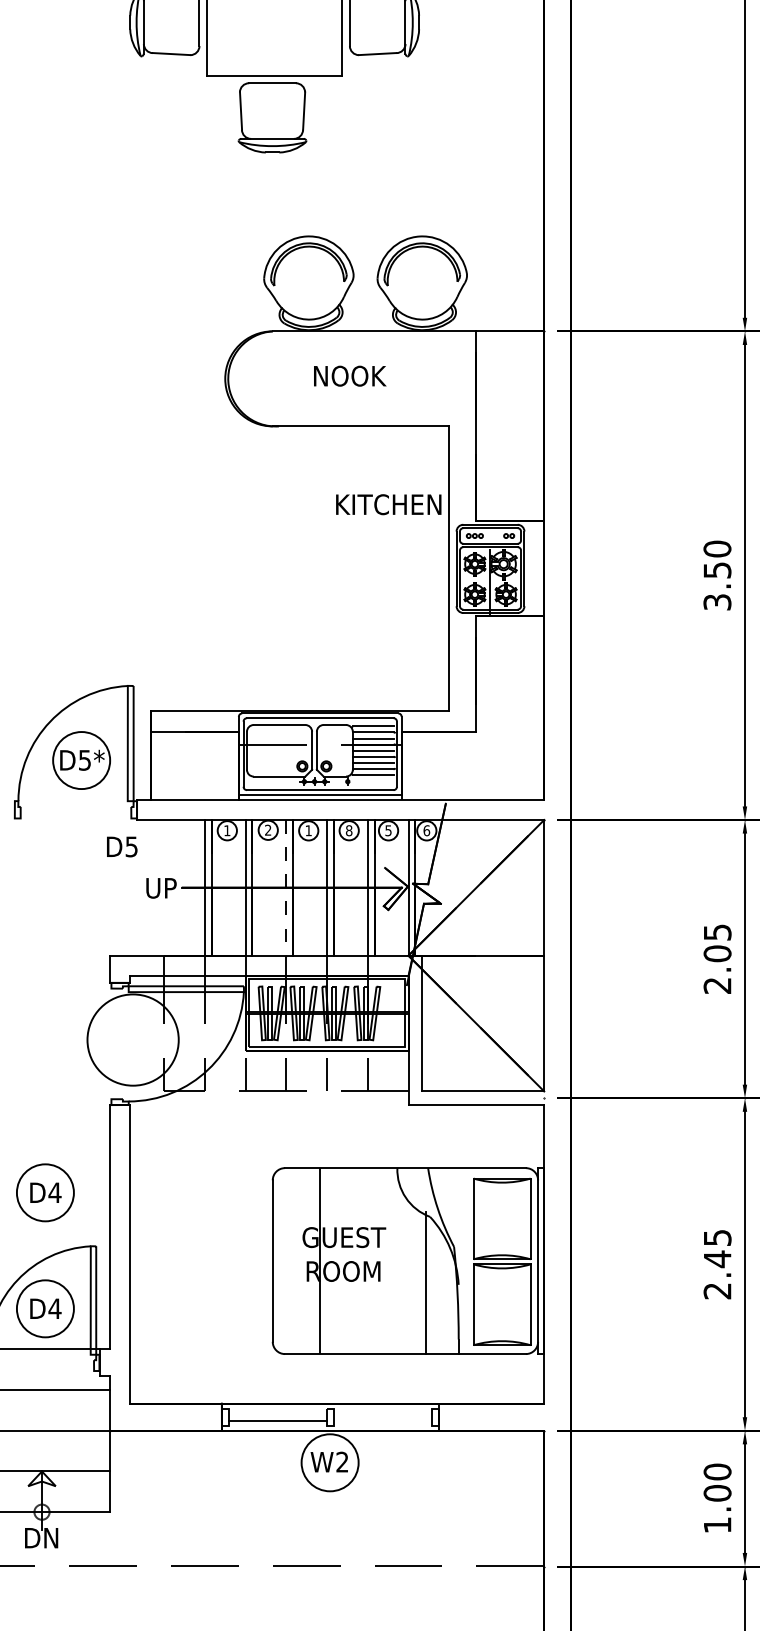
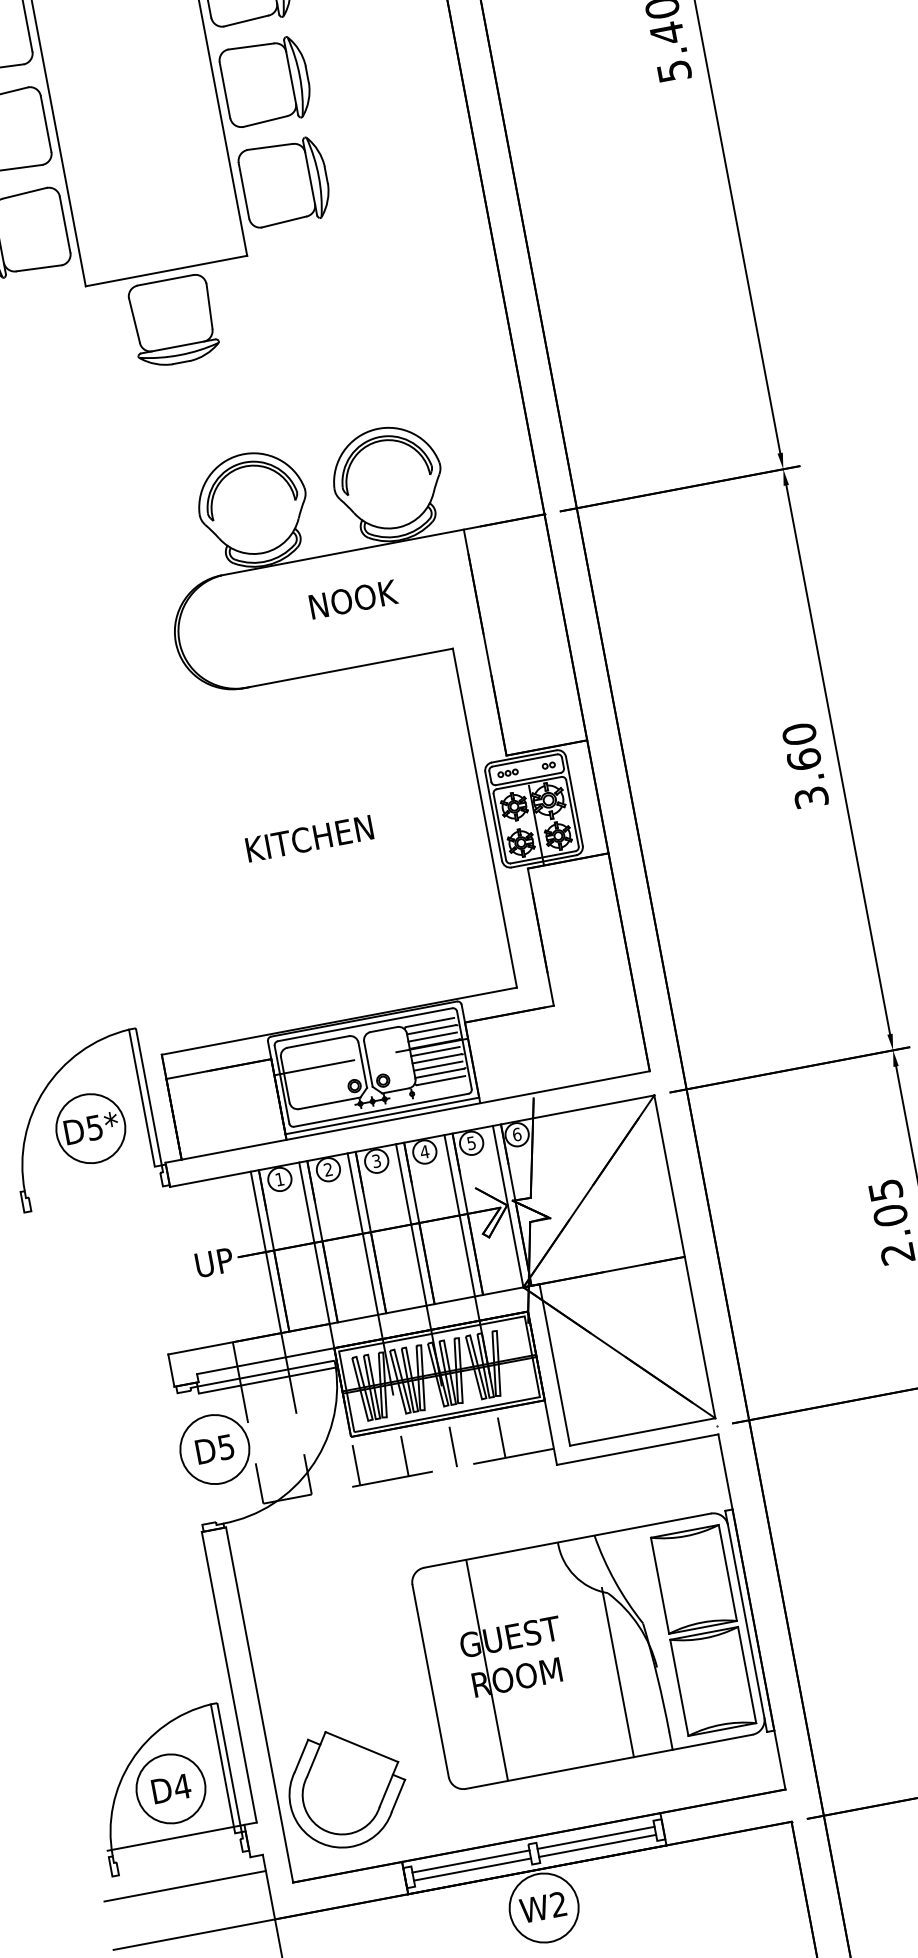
text: (350, 375) -> (353, 598), moved
text: (388, 504) -> (309, 838), moved
text: (717, 569) -> (804, 758), 3.50 -> 3.60
text: (308, 830) -> (376, 1160), 1 -> 3
text: (348, 830) -> (423, 1151), 8 -> 4
text: (122, 846) -> (215, 1448), moved
line: (286, 887) -> (363, 1233), dashed -> solid
circle: (132, 1039) -> (214, 1449), size x0.62
part: (45, 1192) -> (144, 1650), removed
part: (188, 1334) -> (346, 1787), added
line: (277, 1413) -> (470, 1861), added
line: (382, 1413) -> (595, 1837), added
line: (382, 1420) -> (596, 1845), added

